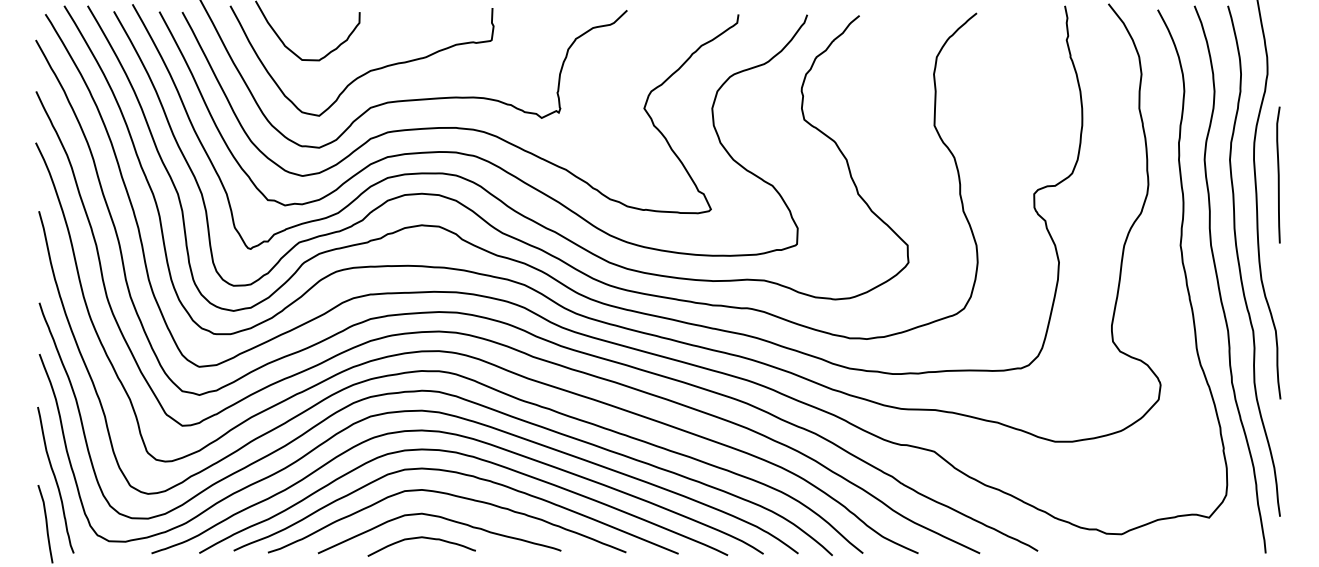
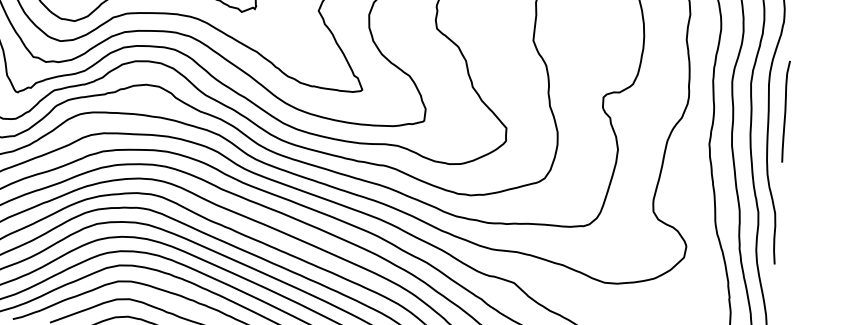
curve: (1278, 174) -> (785, 111), moved

